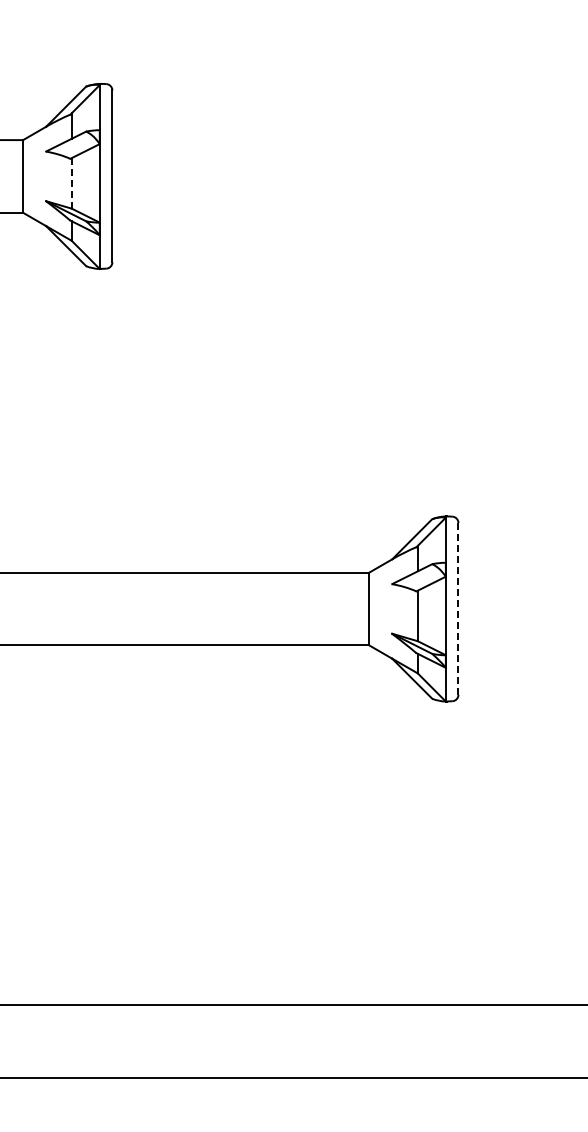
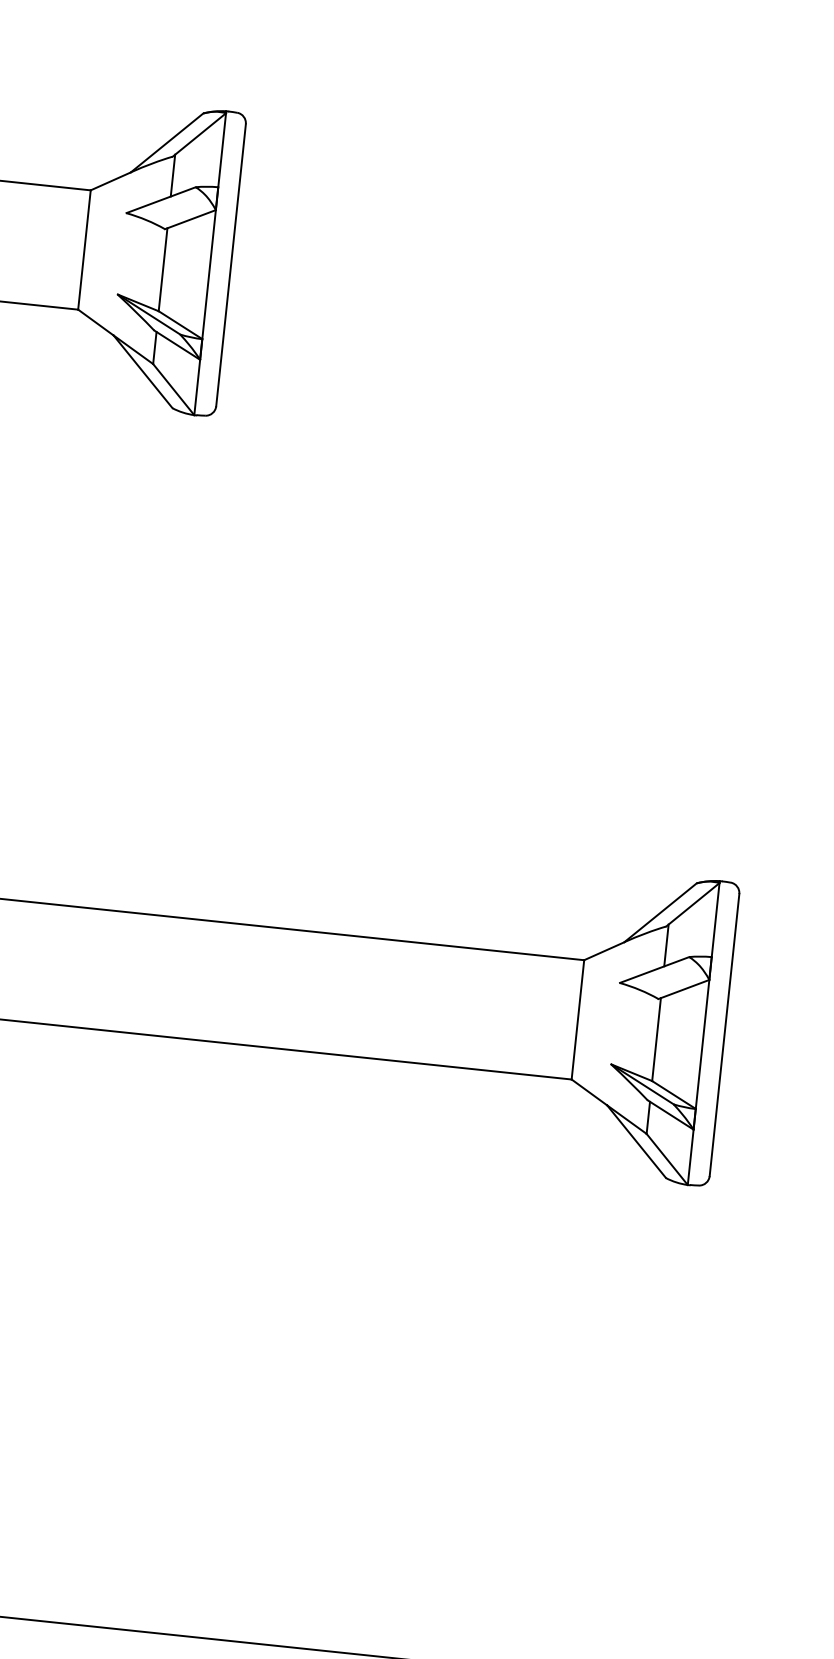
line: (71, 183) -> (162, 269), dashed -> solid
line: (458, 608) -> (724, 1034), dashed -> solid

